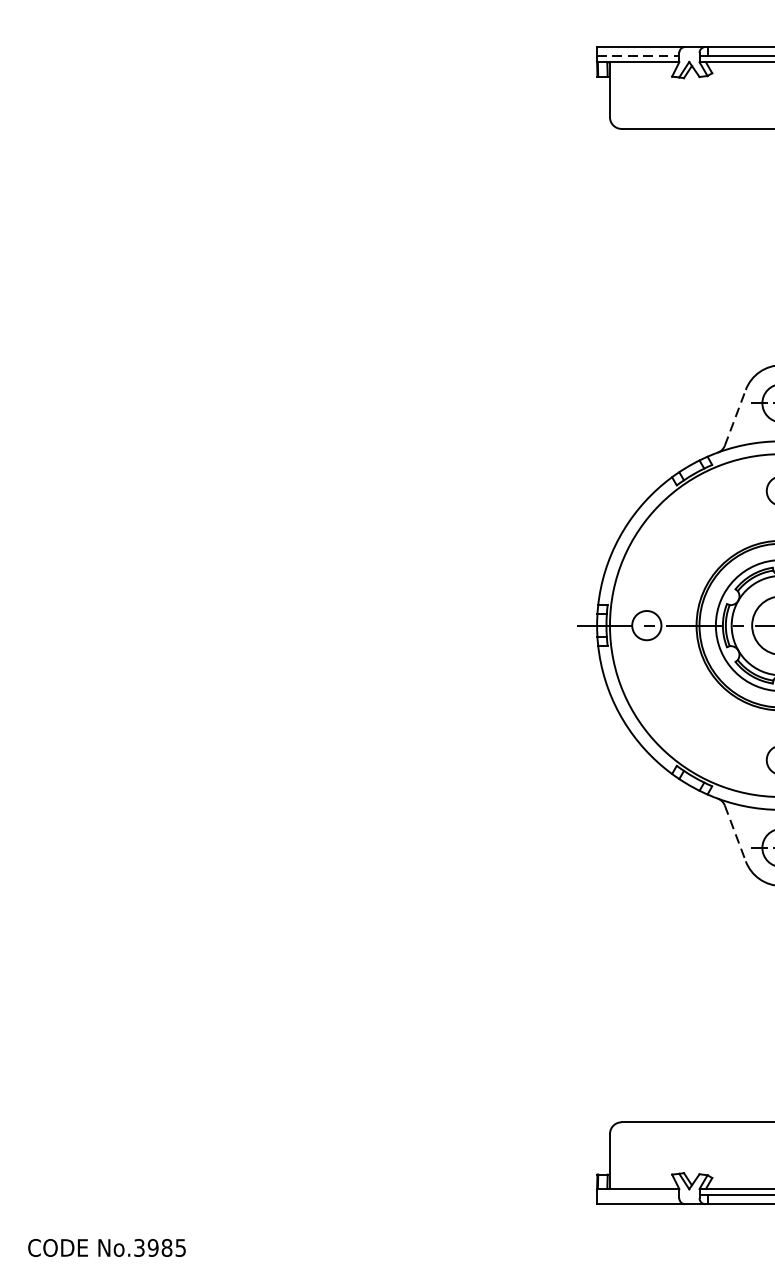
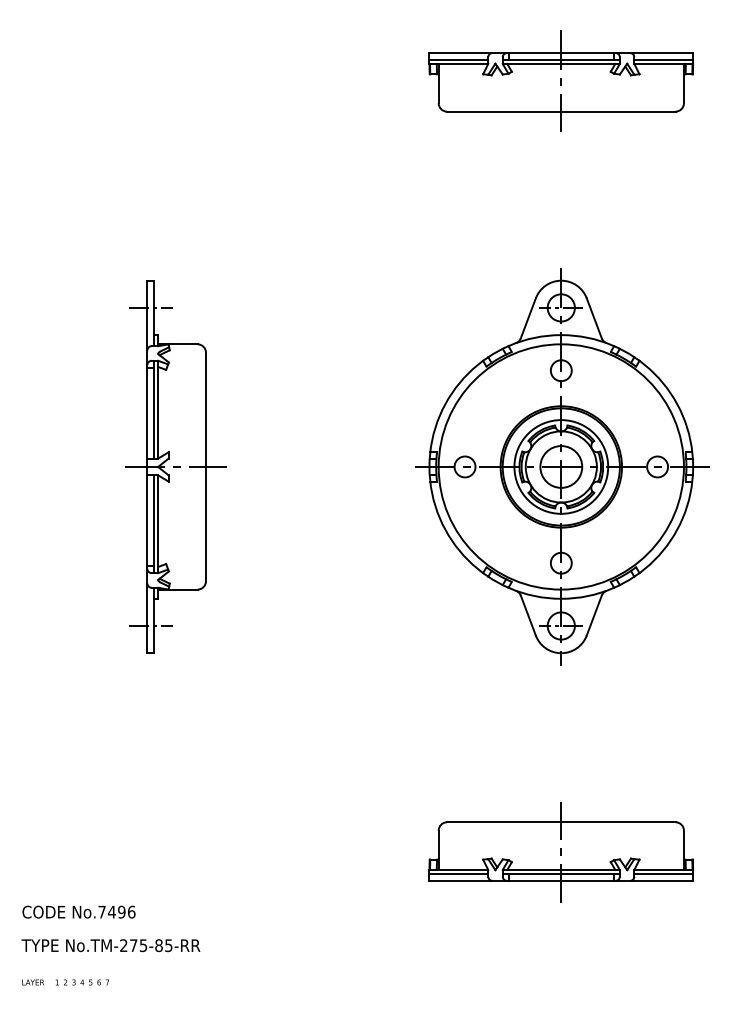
line: (639, 56) -> (459, 59), dashed -> solid
line: (735, 416) -> (528, 317), dashed -> solid
part: (242, 624) -> (175, 466), added
line: (735, 834) -> (528, 616), dashed -> solid
line: (637, 1195) -> (458, 874), added
text: (159, 1247) -> (116, 911), No.3985 -> No.7496

